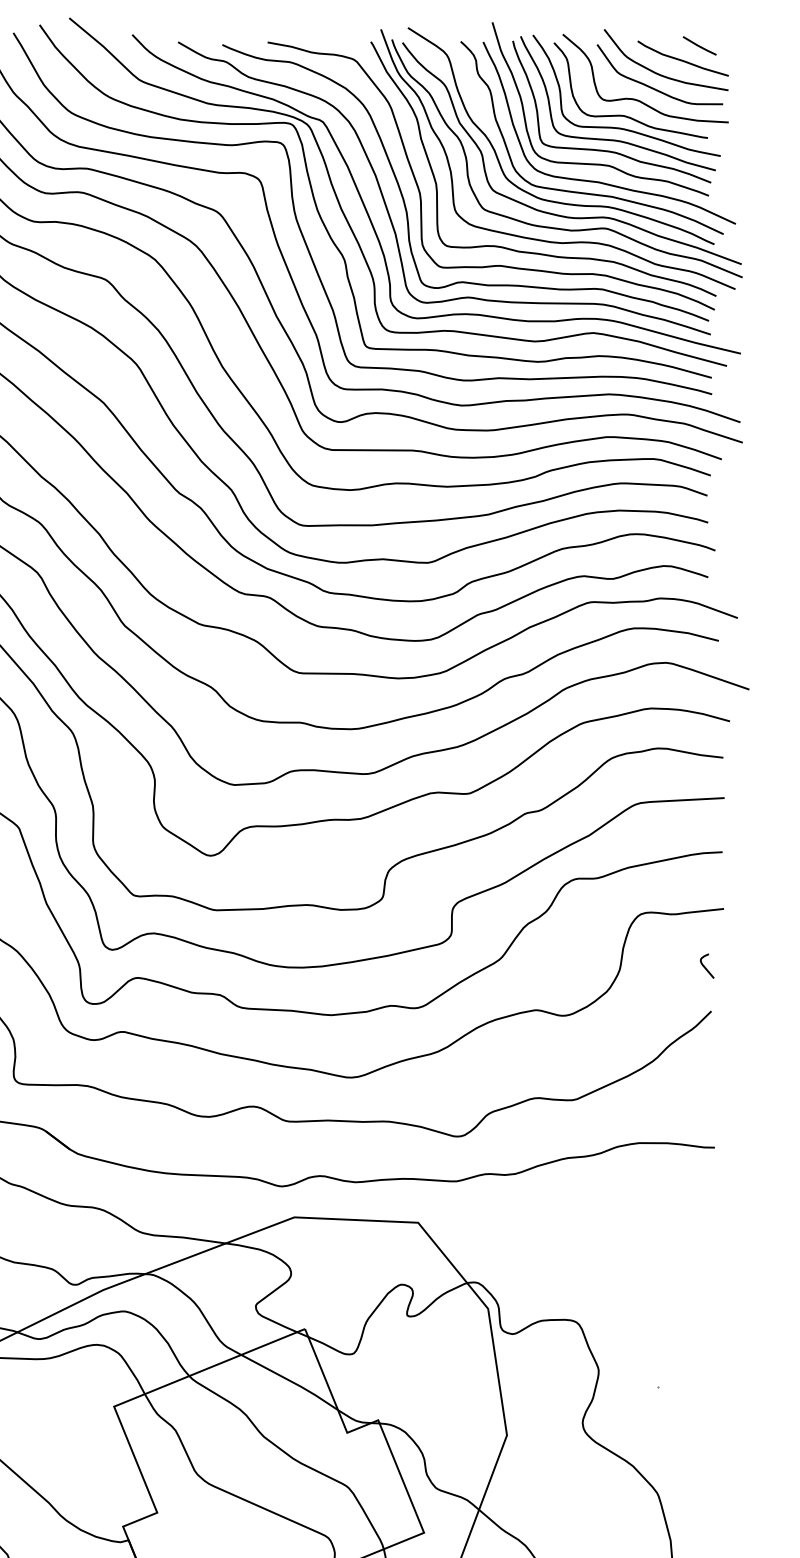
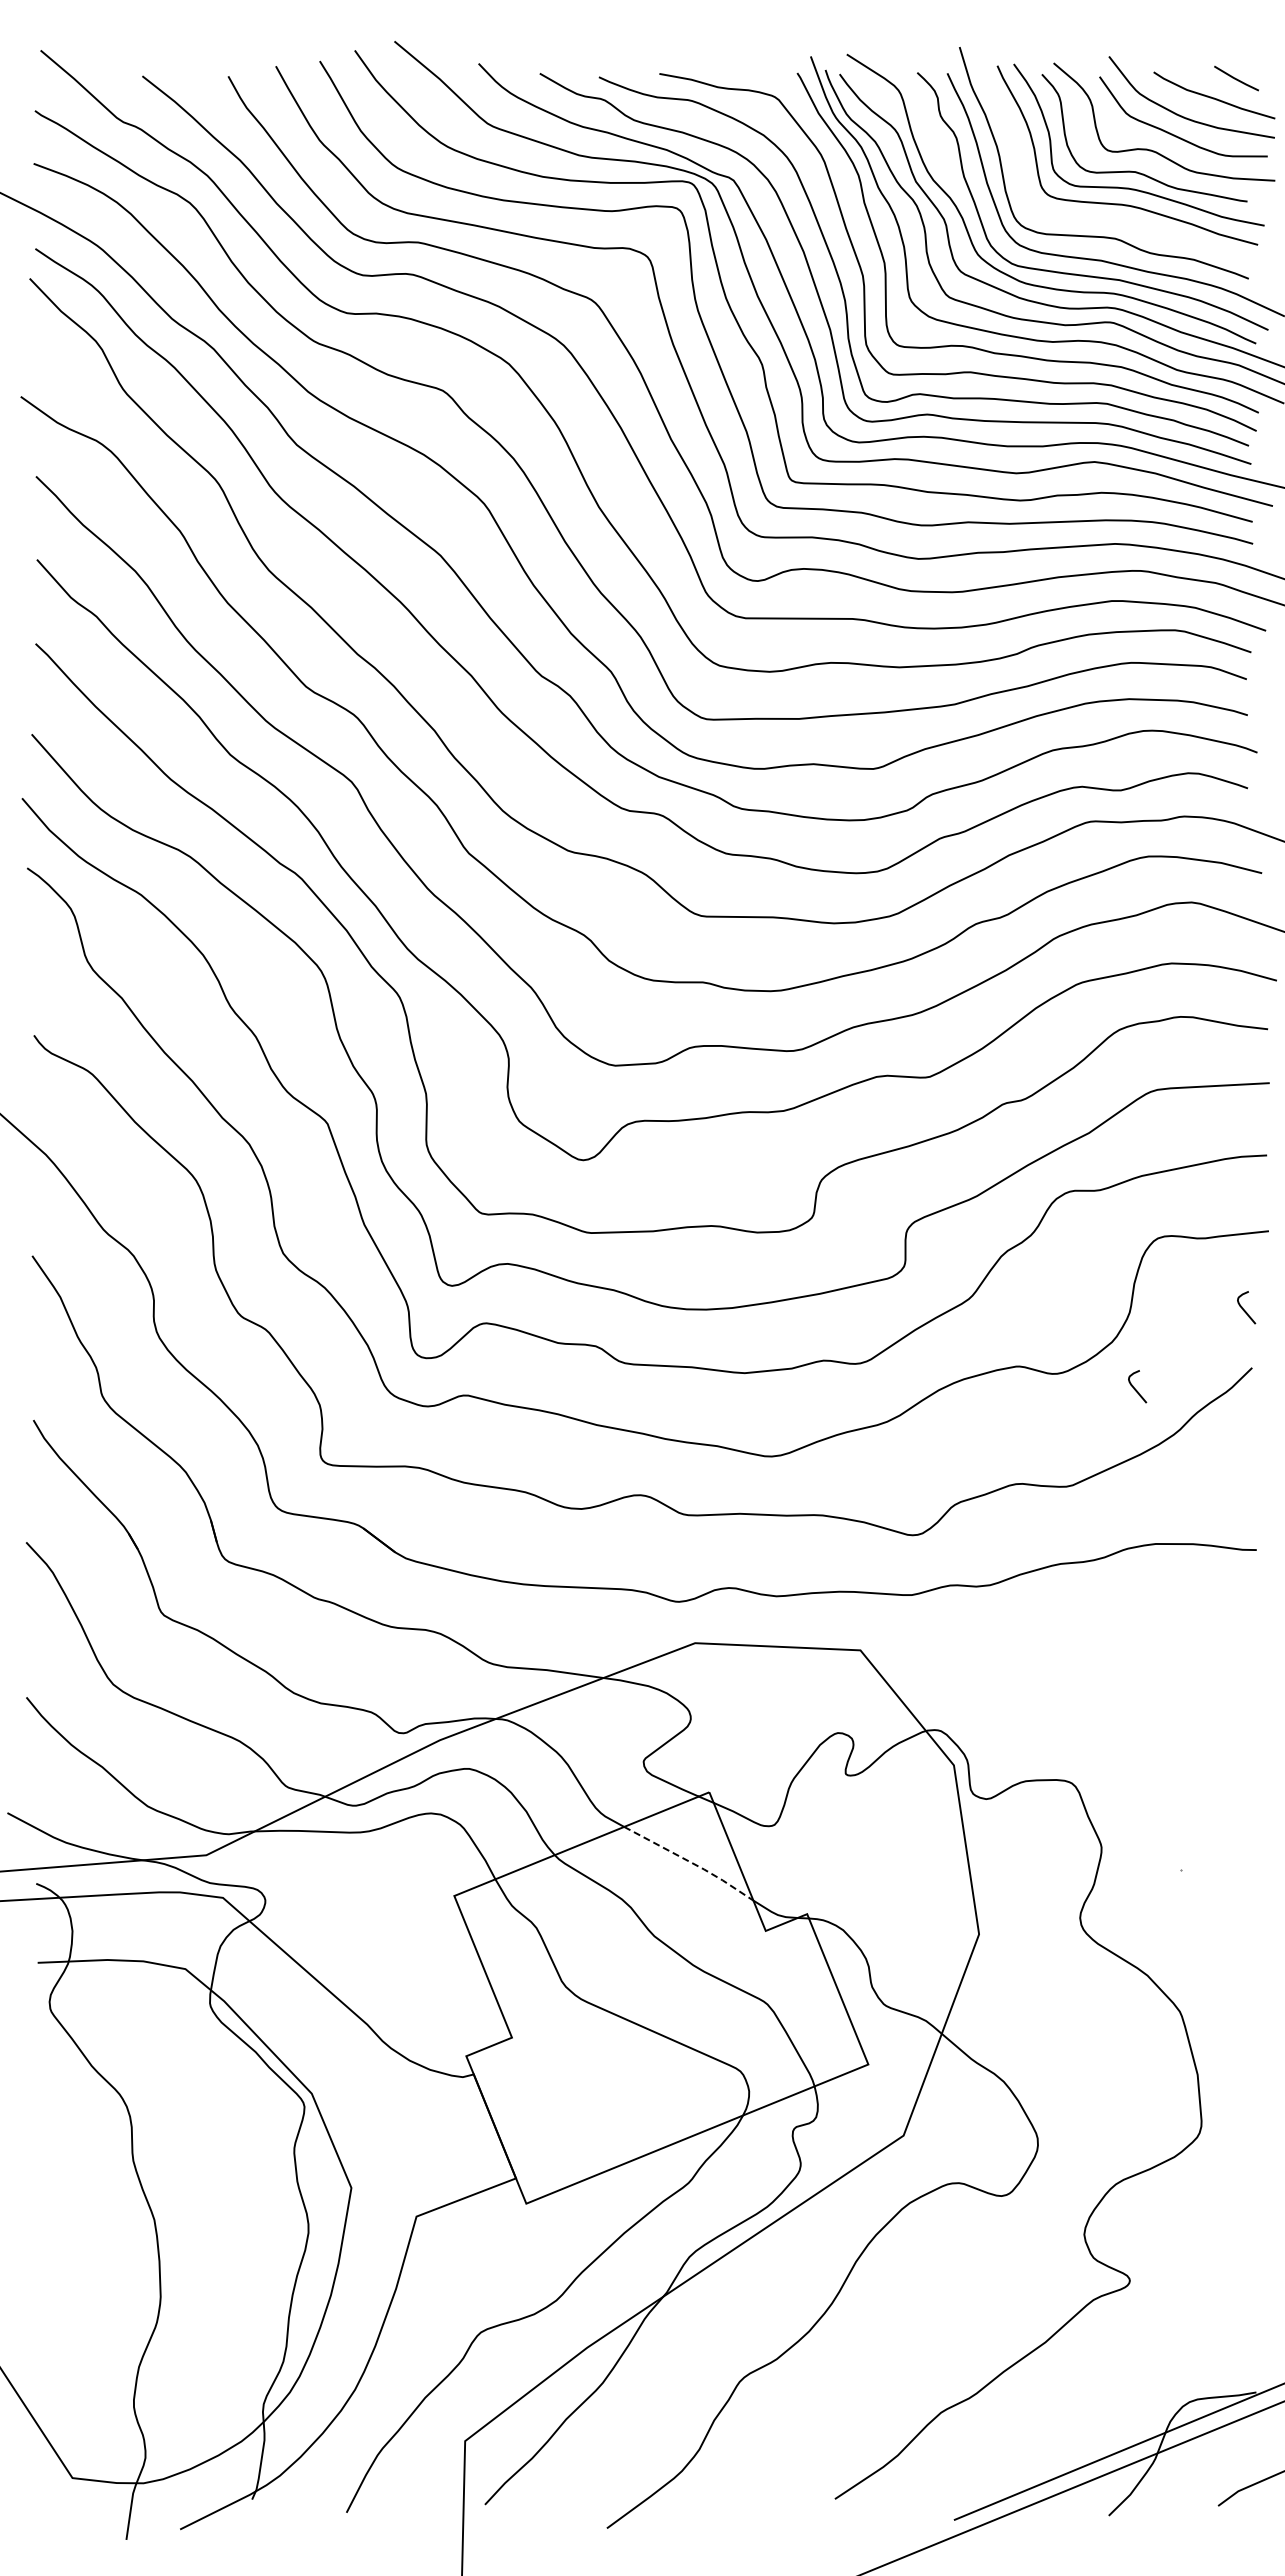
curve: (603, 149) -> (1108, 217), removed
curve: (624, 1026) -> (1135, 1388), added
line: (290, 1381) -> (690, 1862), solid -> dashed

